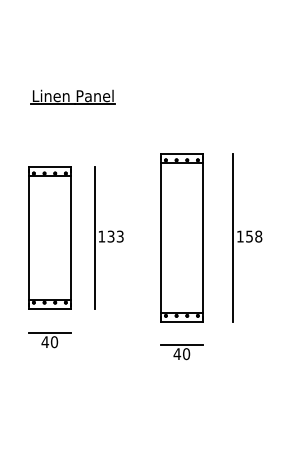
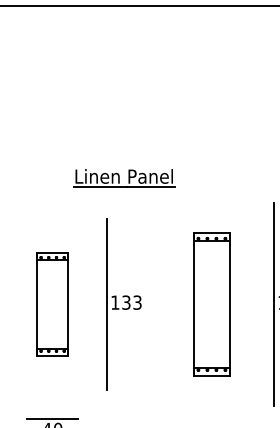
part: (72, 96) -> (123, 177), moved
part: (49, 237) -> (52, 303), size x0.6
part: (181, 237) -> (211, 303), size x0.7

